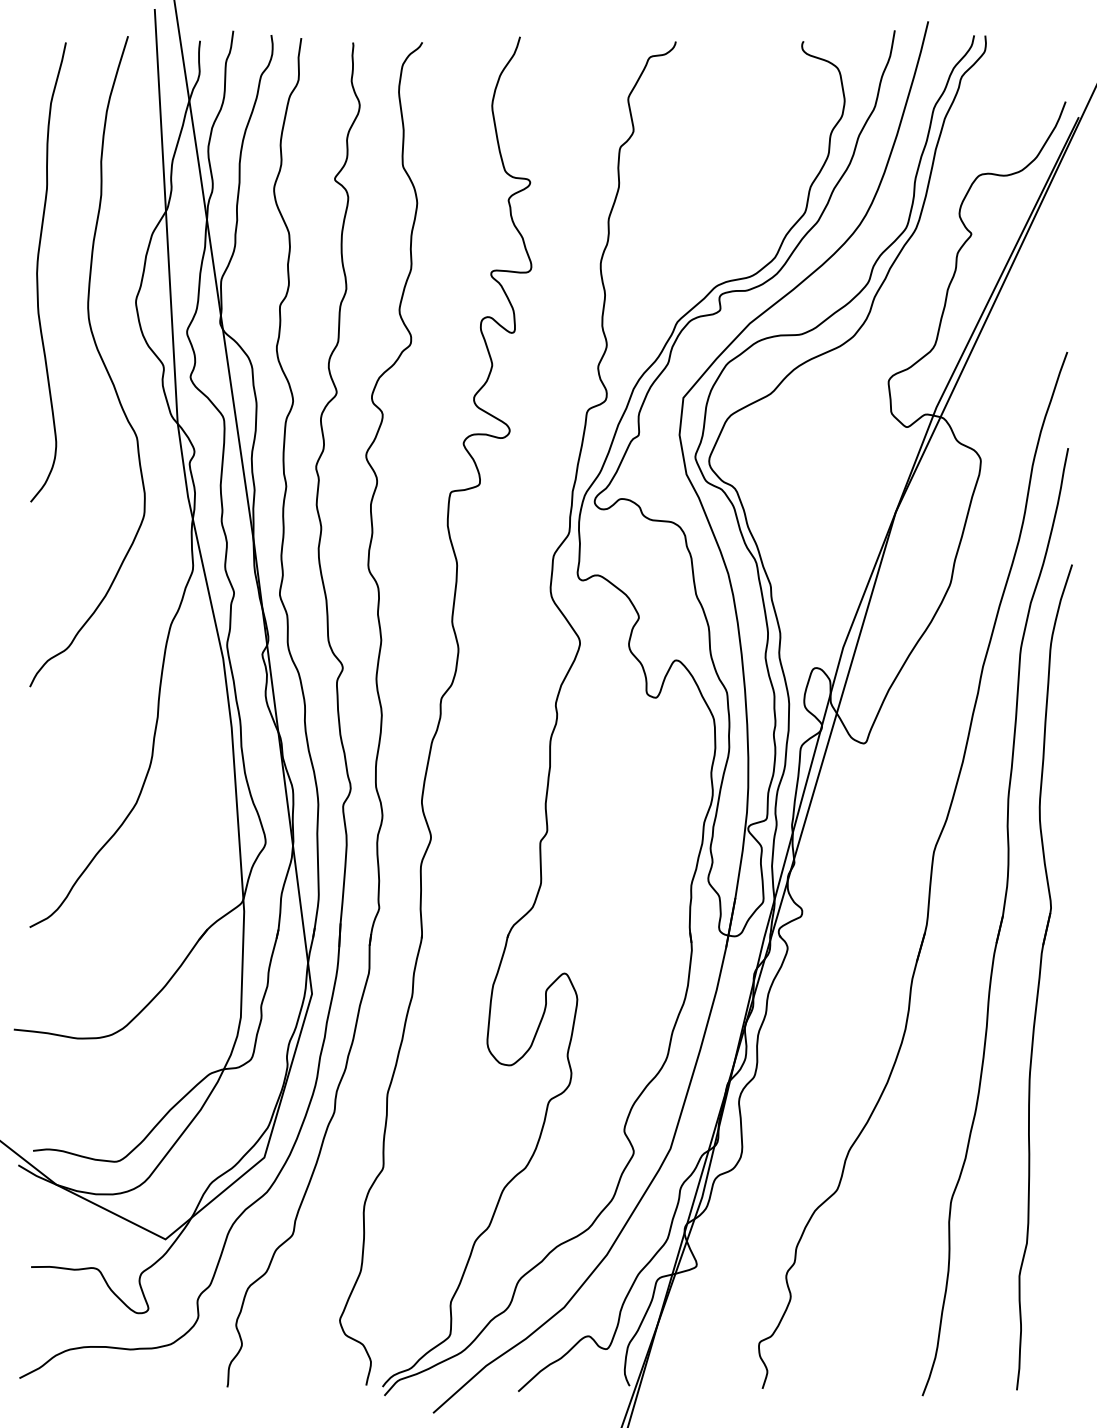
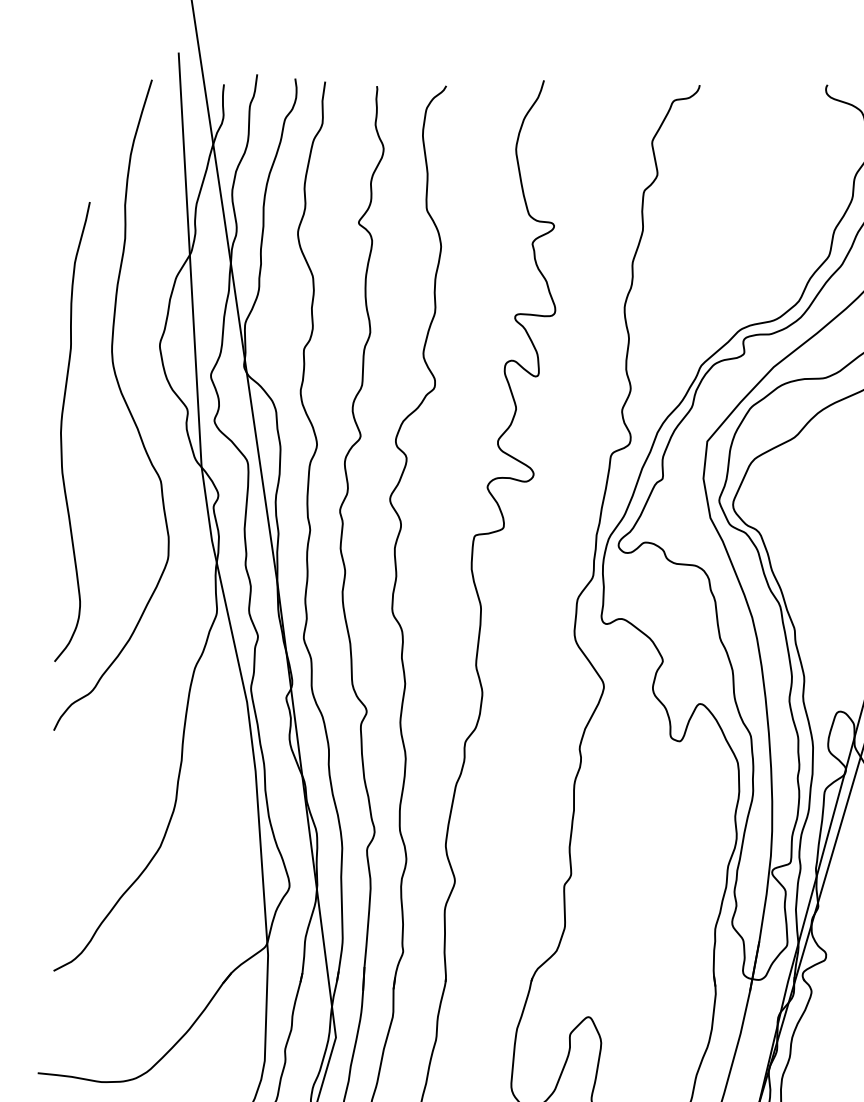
curve: (38, 271) -> (62, 431), moved

